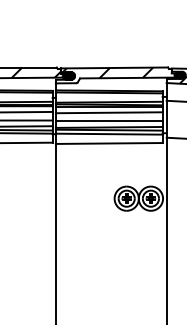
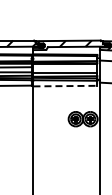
line: (109, 112) -> (65, 67), removed
line: (109, 144) -> (65, 86), solid -> dashed

